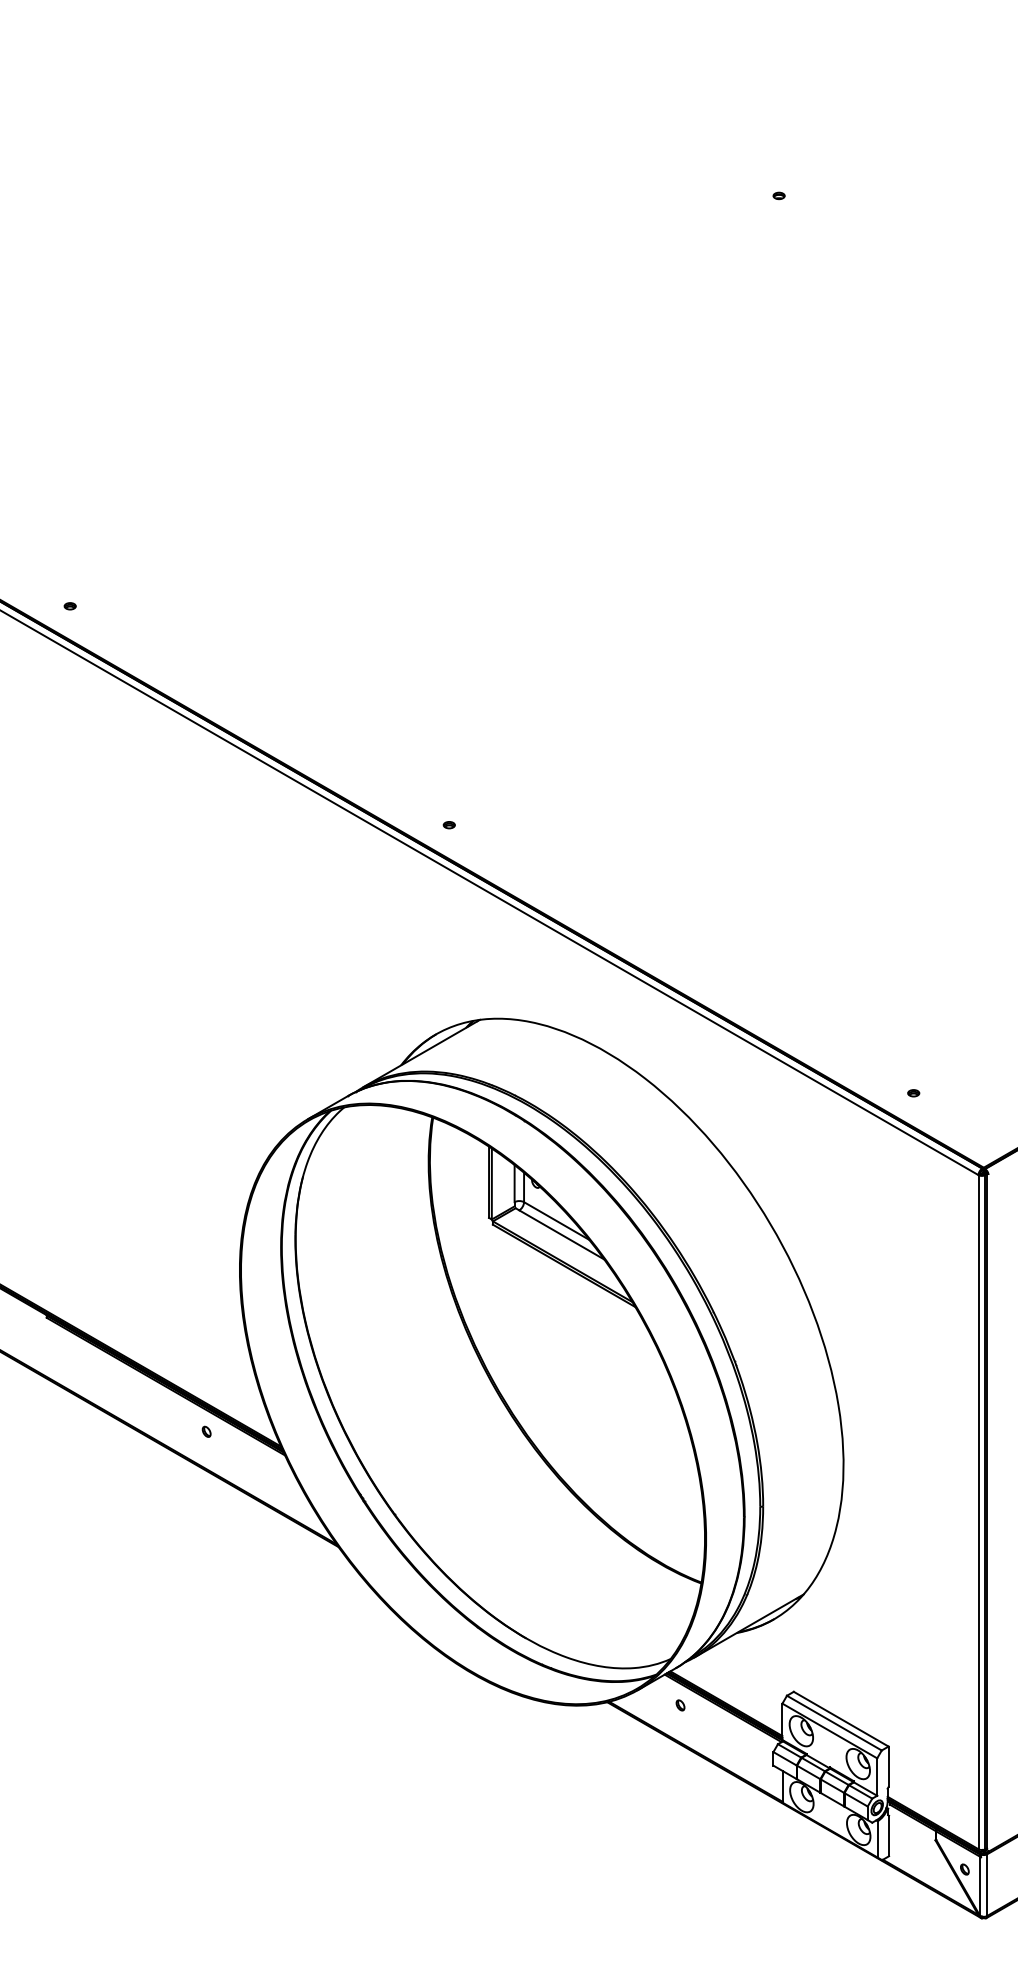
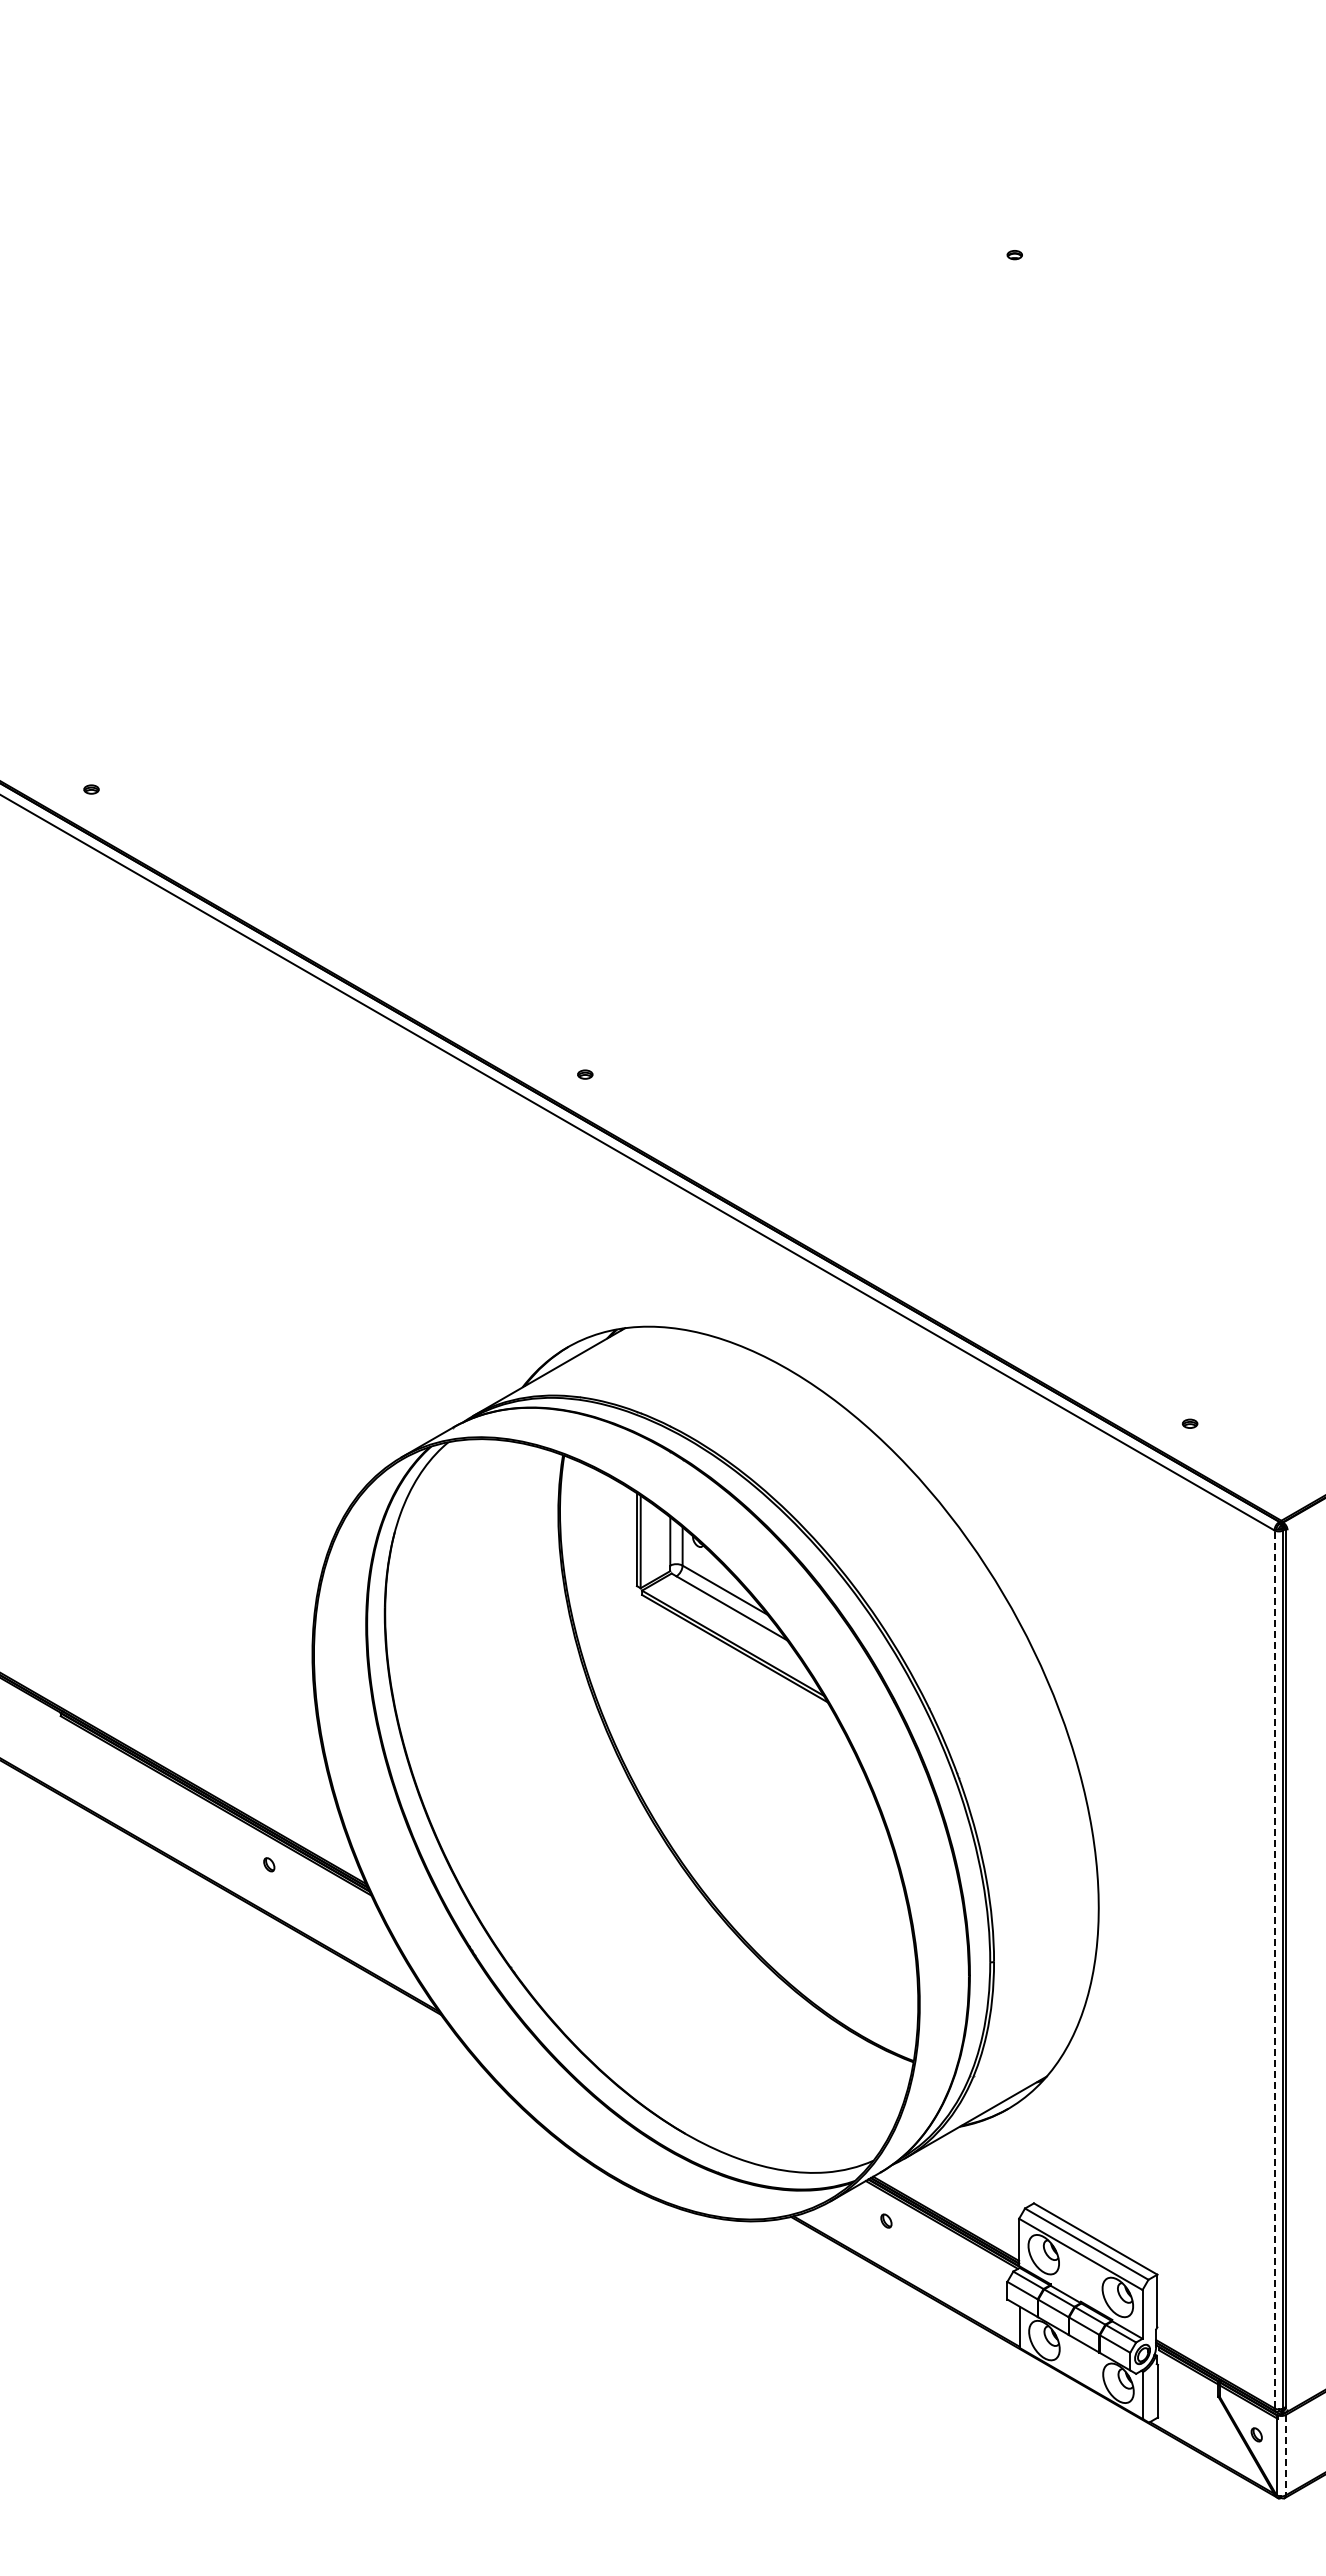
line: (978, 1512) -> (1274, 1969), solid -> dashed
line: (986, 1885) -> (1285, 2455), solid -> dashed

